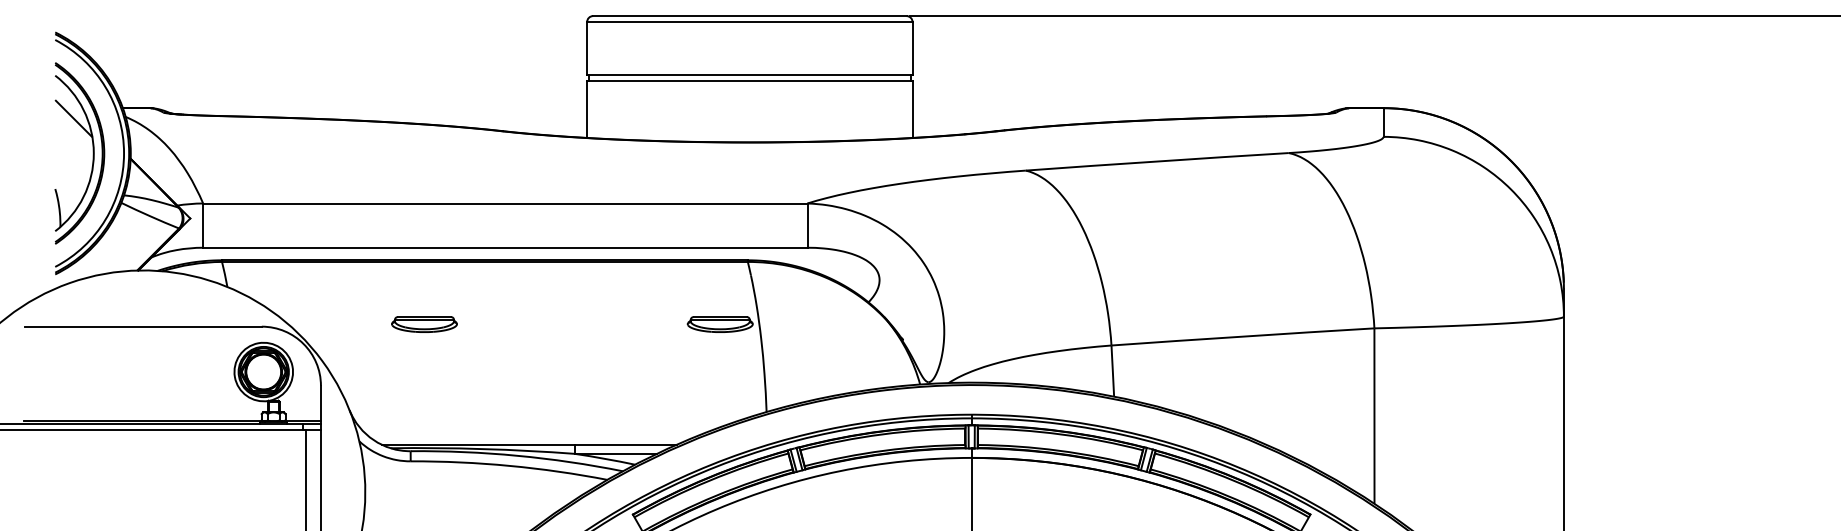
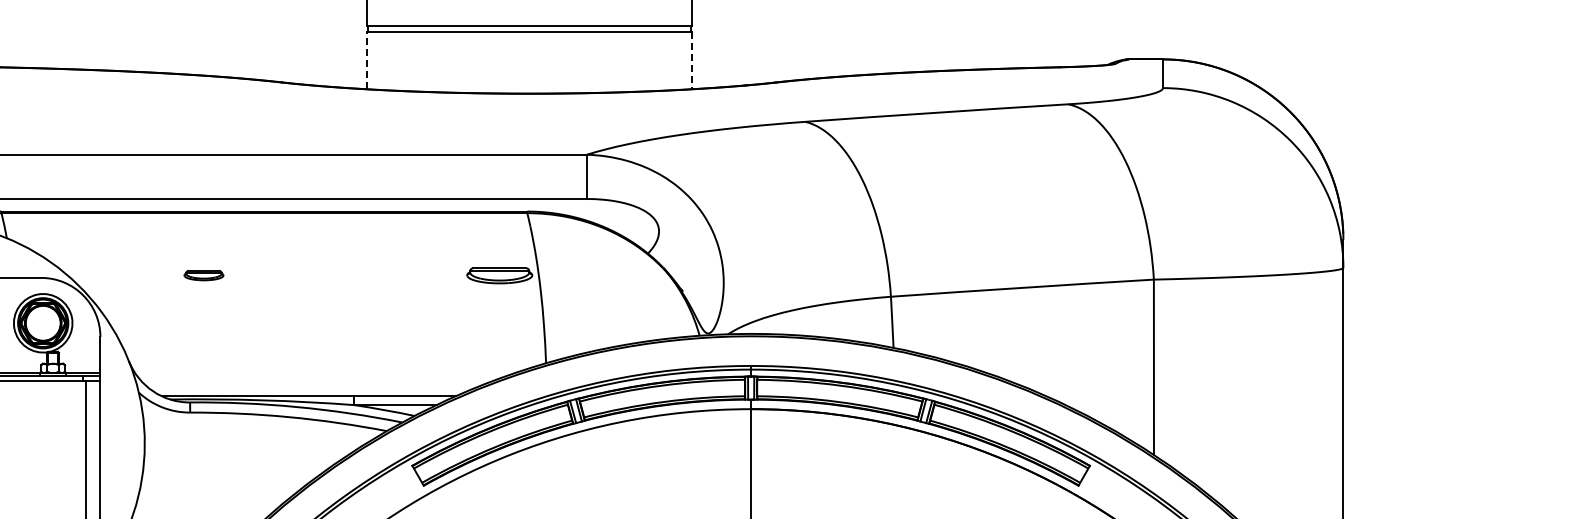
line: (587, 109) -> (366, 60), solid -> dashed
line: (912, 110) -> (691, 61), solid -> dashed
part: (424, 324) -> (203, 275), size x0.6

